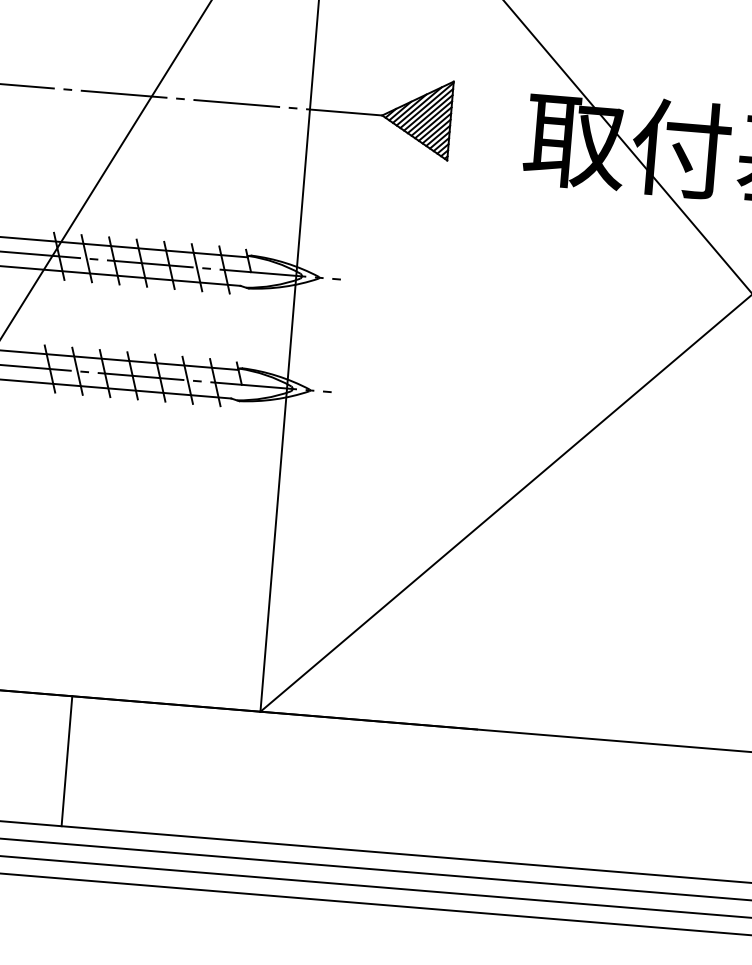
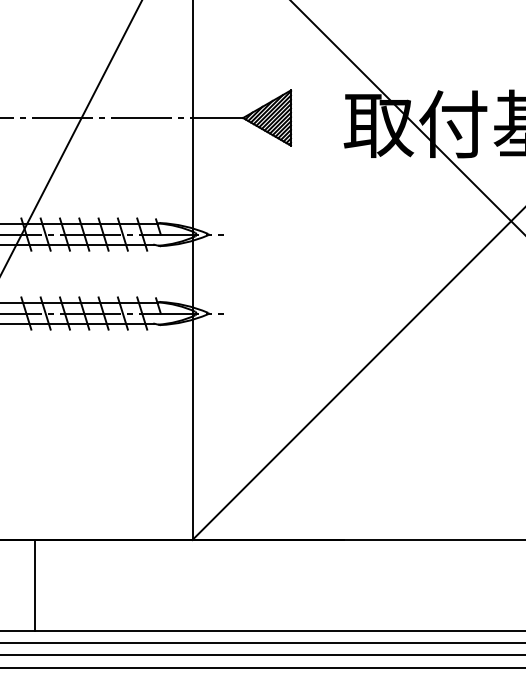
line: (66, 761) -> (34, 585), moved

